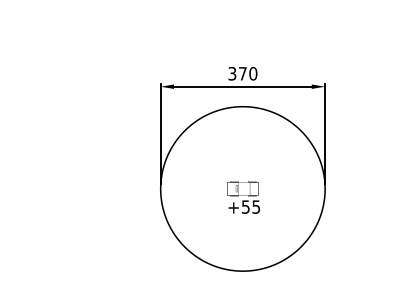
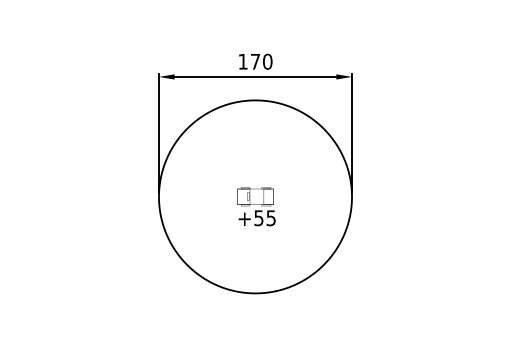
text: (231, 73) -> (242, 61), 370 -> 170

